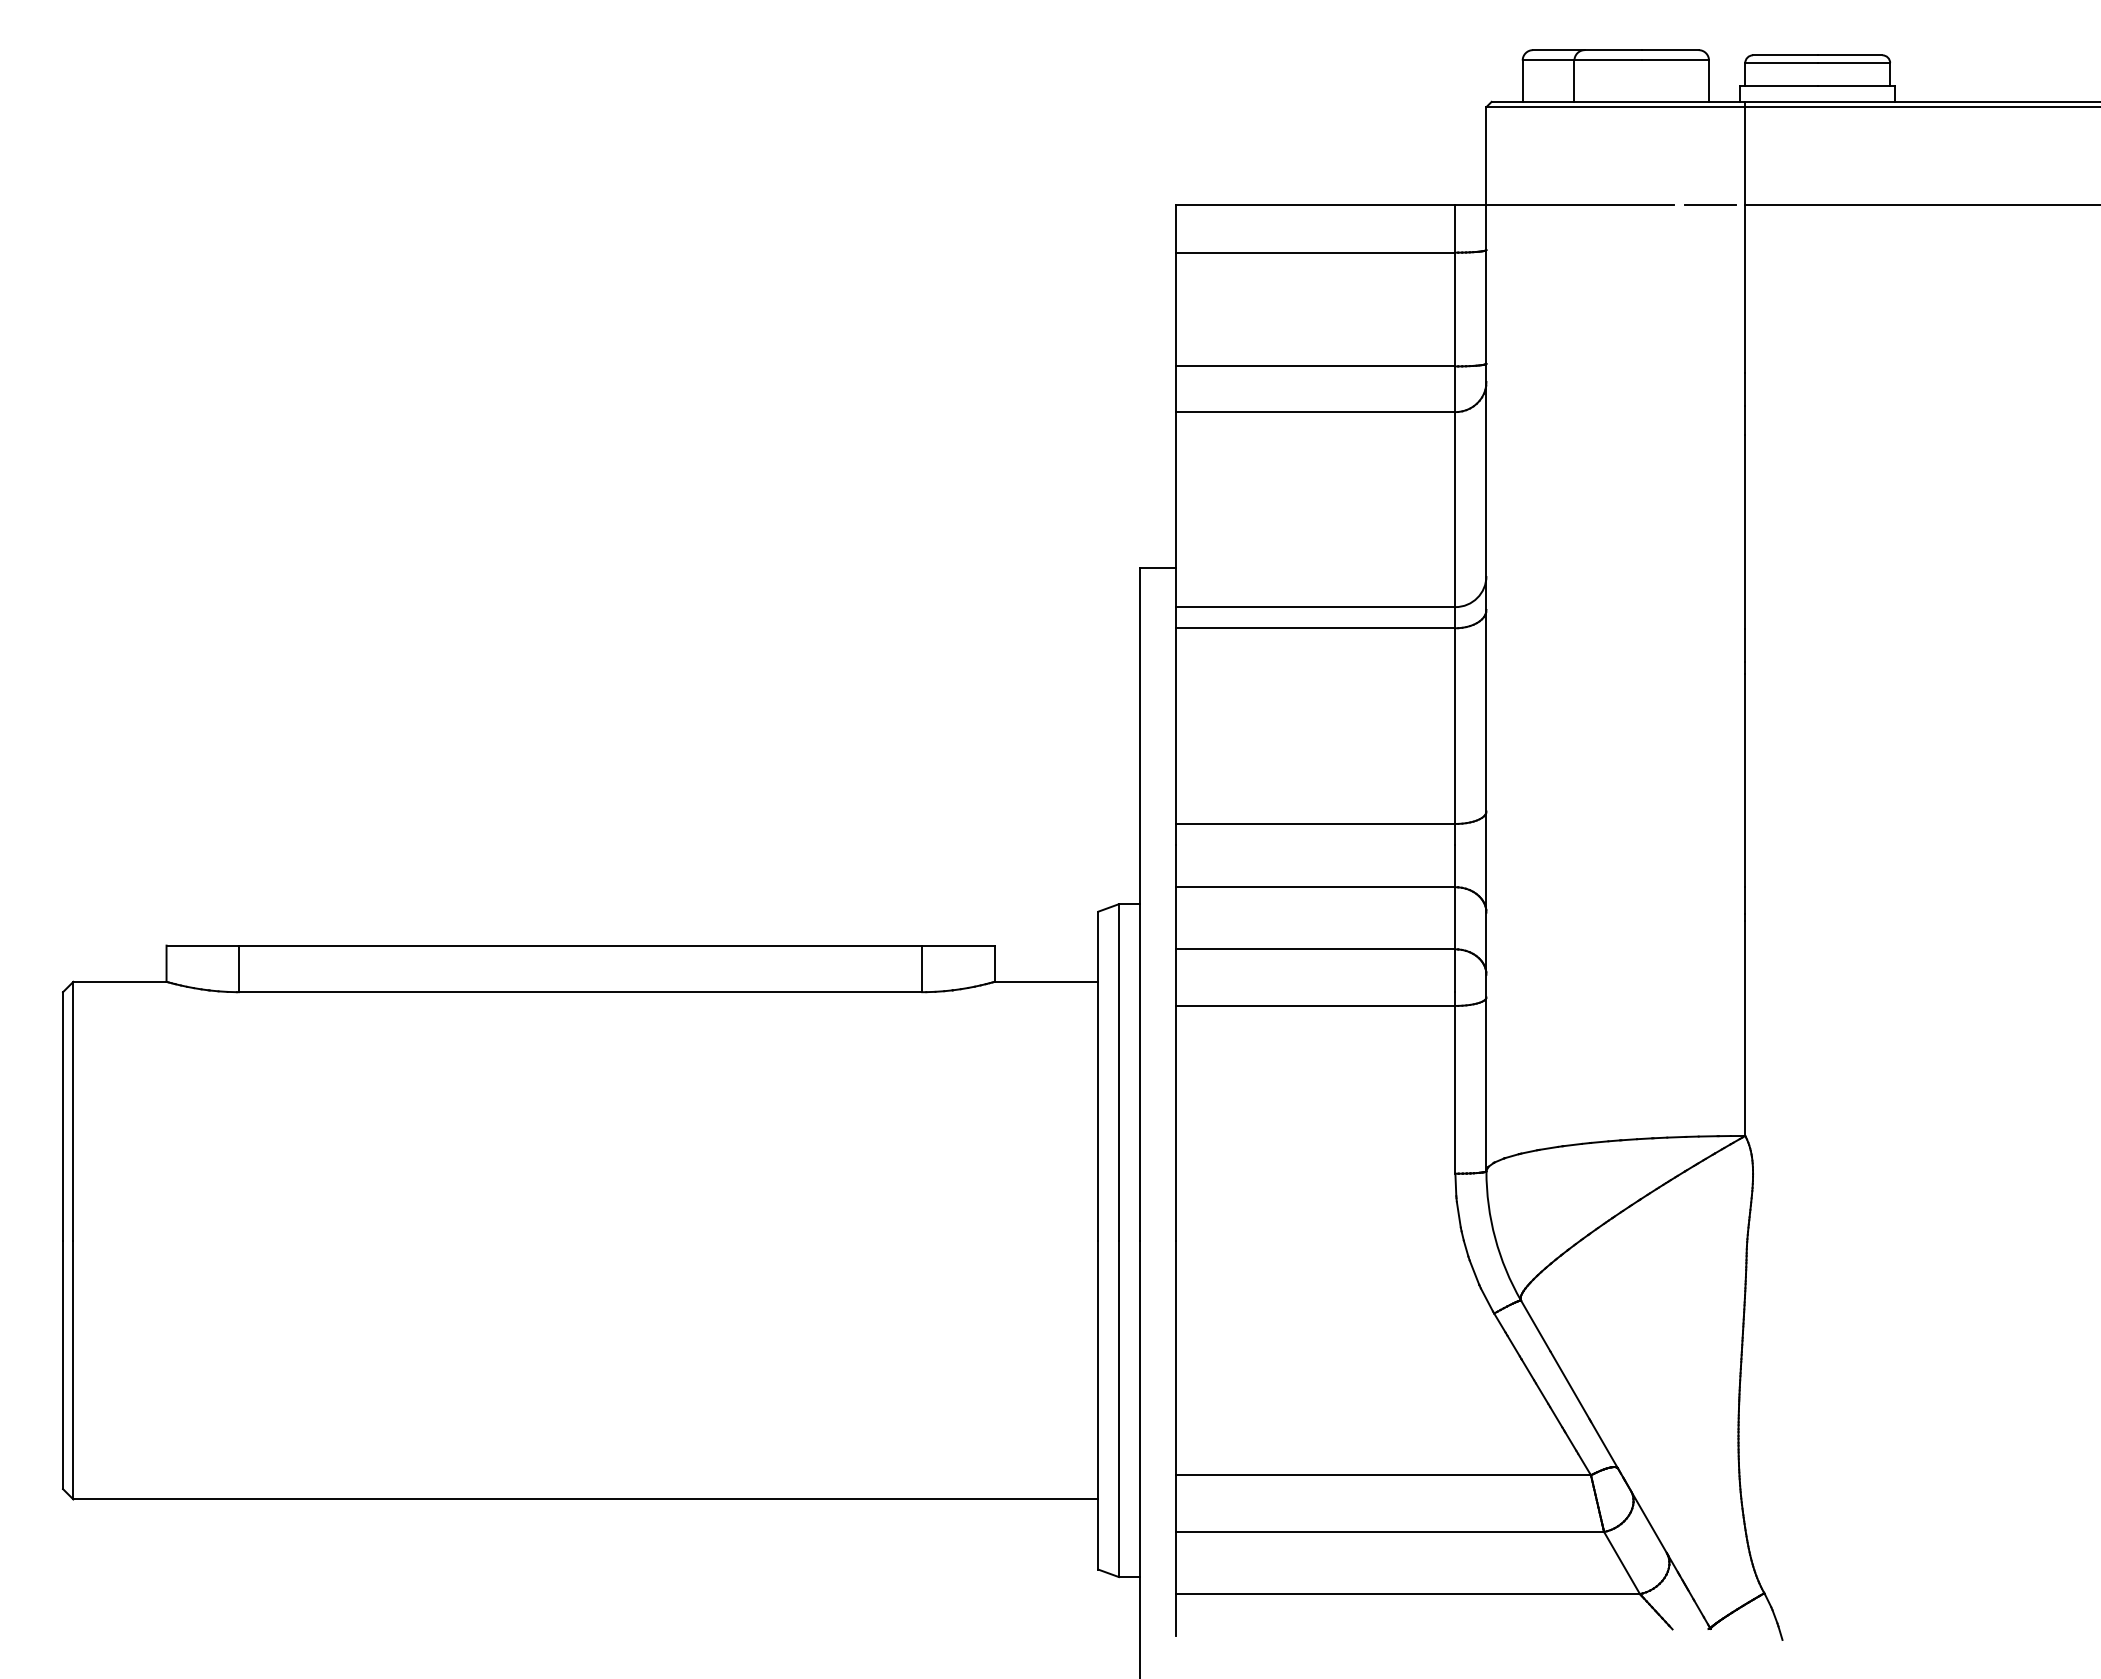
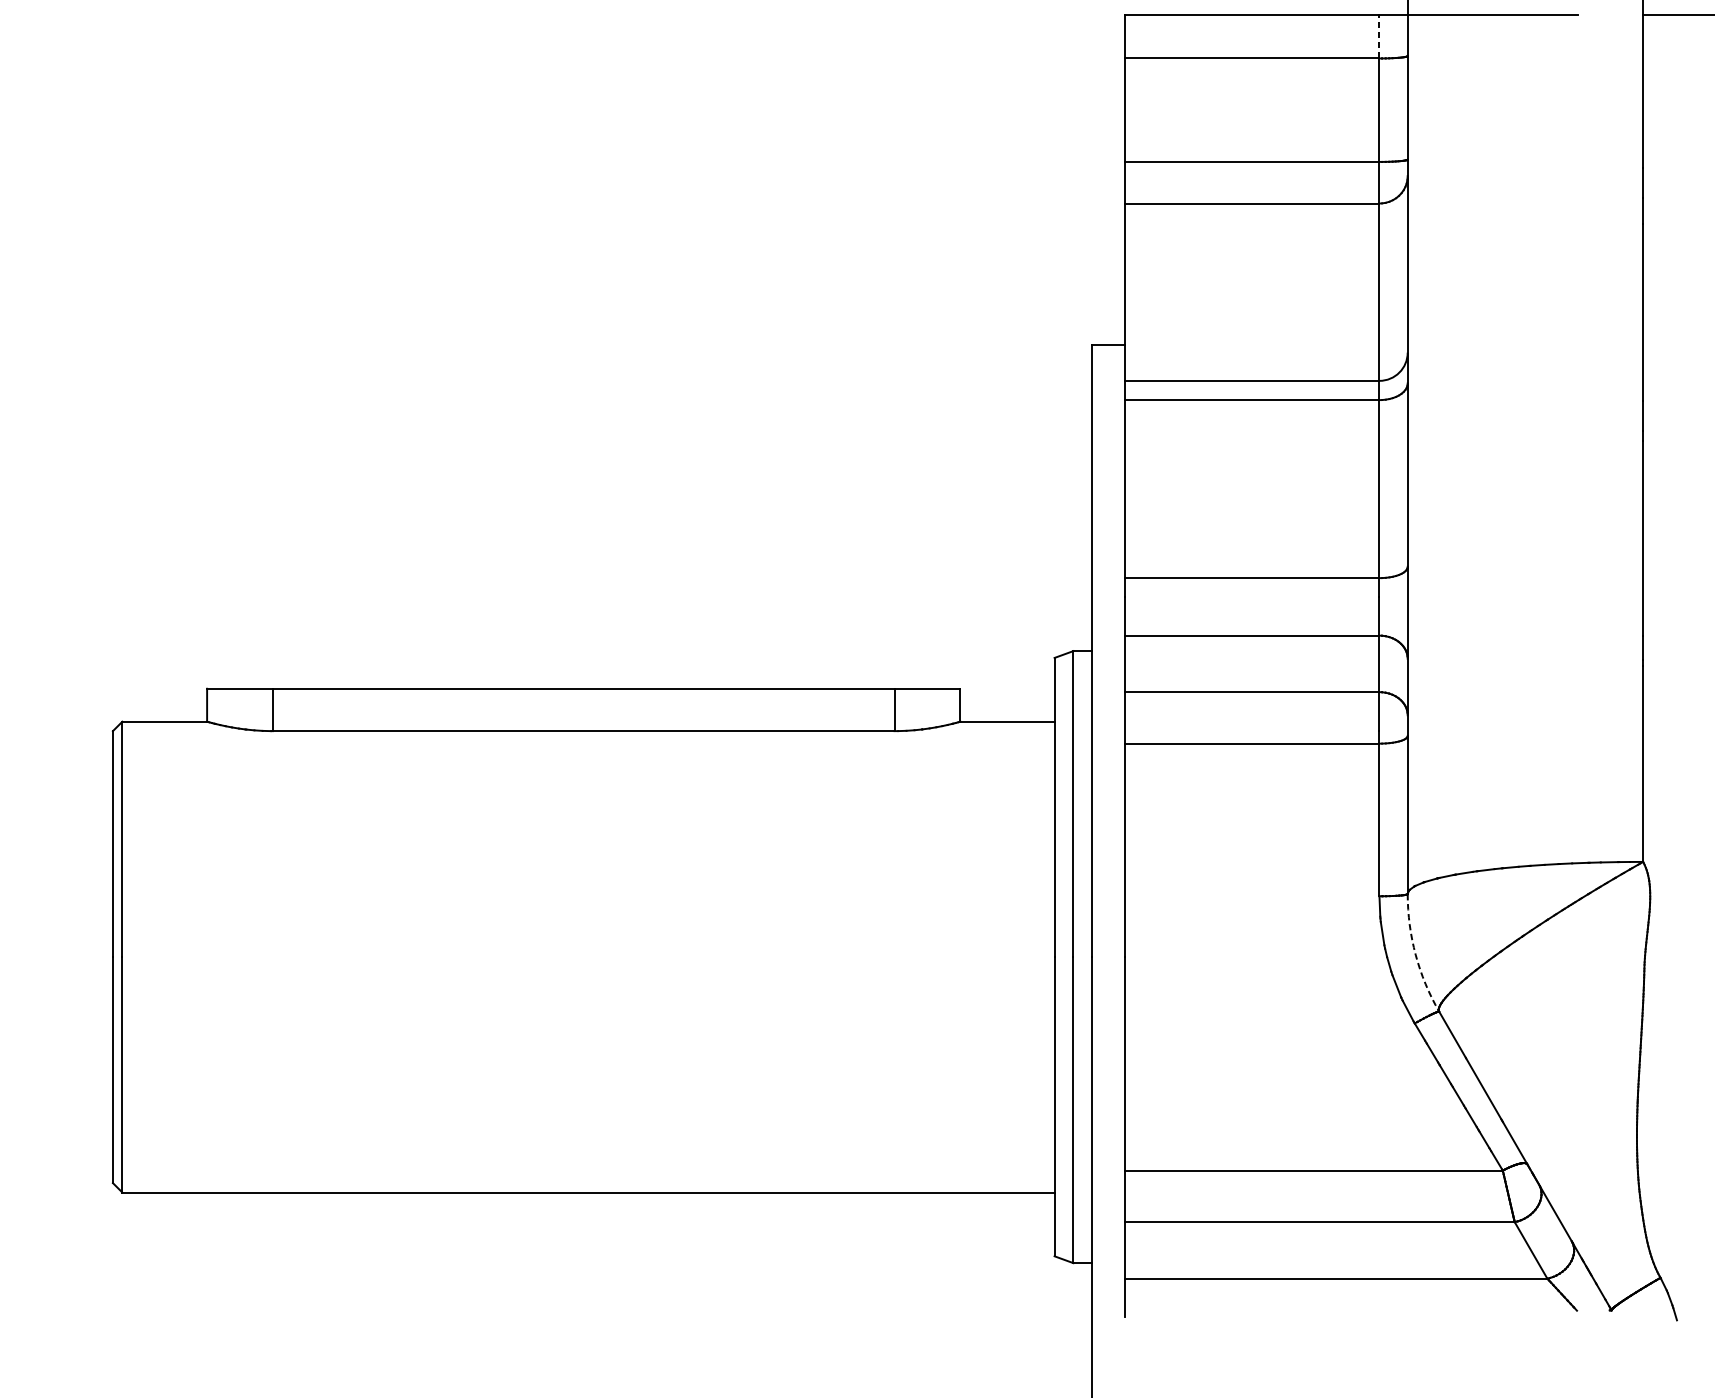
line: (1710, 204) -> (1611, 14), removed
line: (1455, 229) -> (1379, 37), solid -> dashed
arc: (1495, 1238) -> (1415, 955), solid -> dashed

